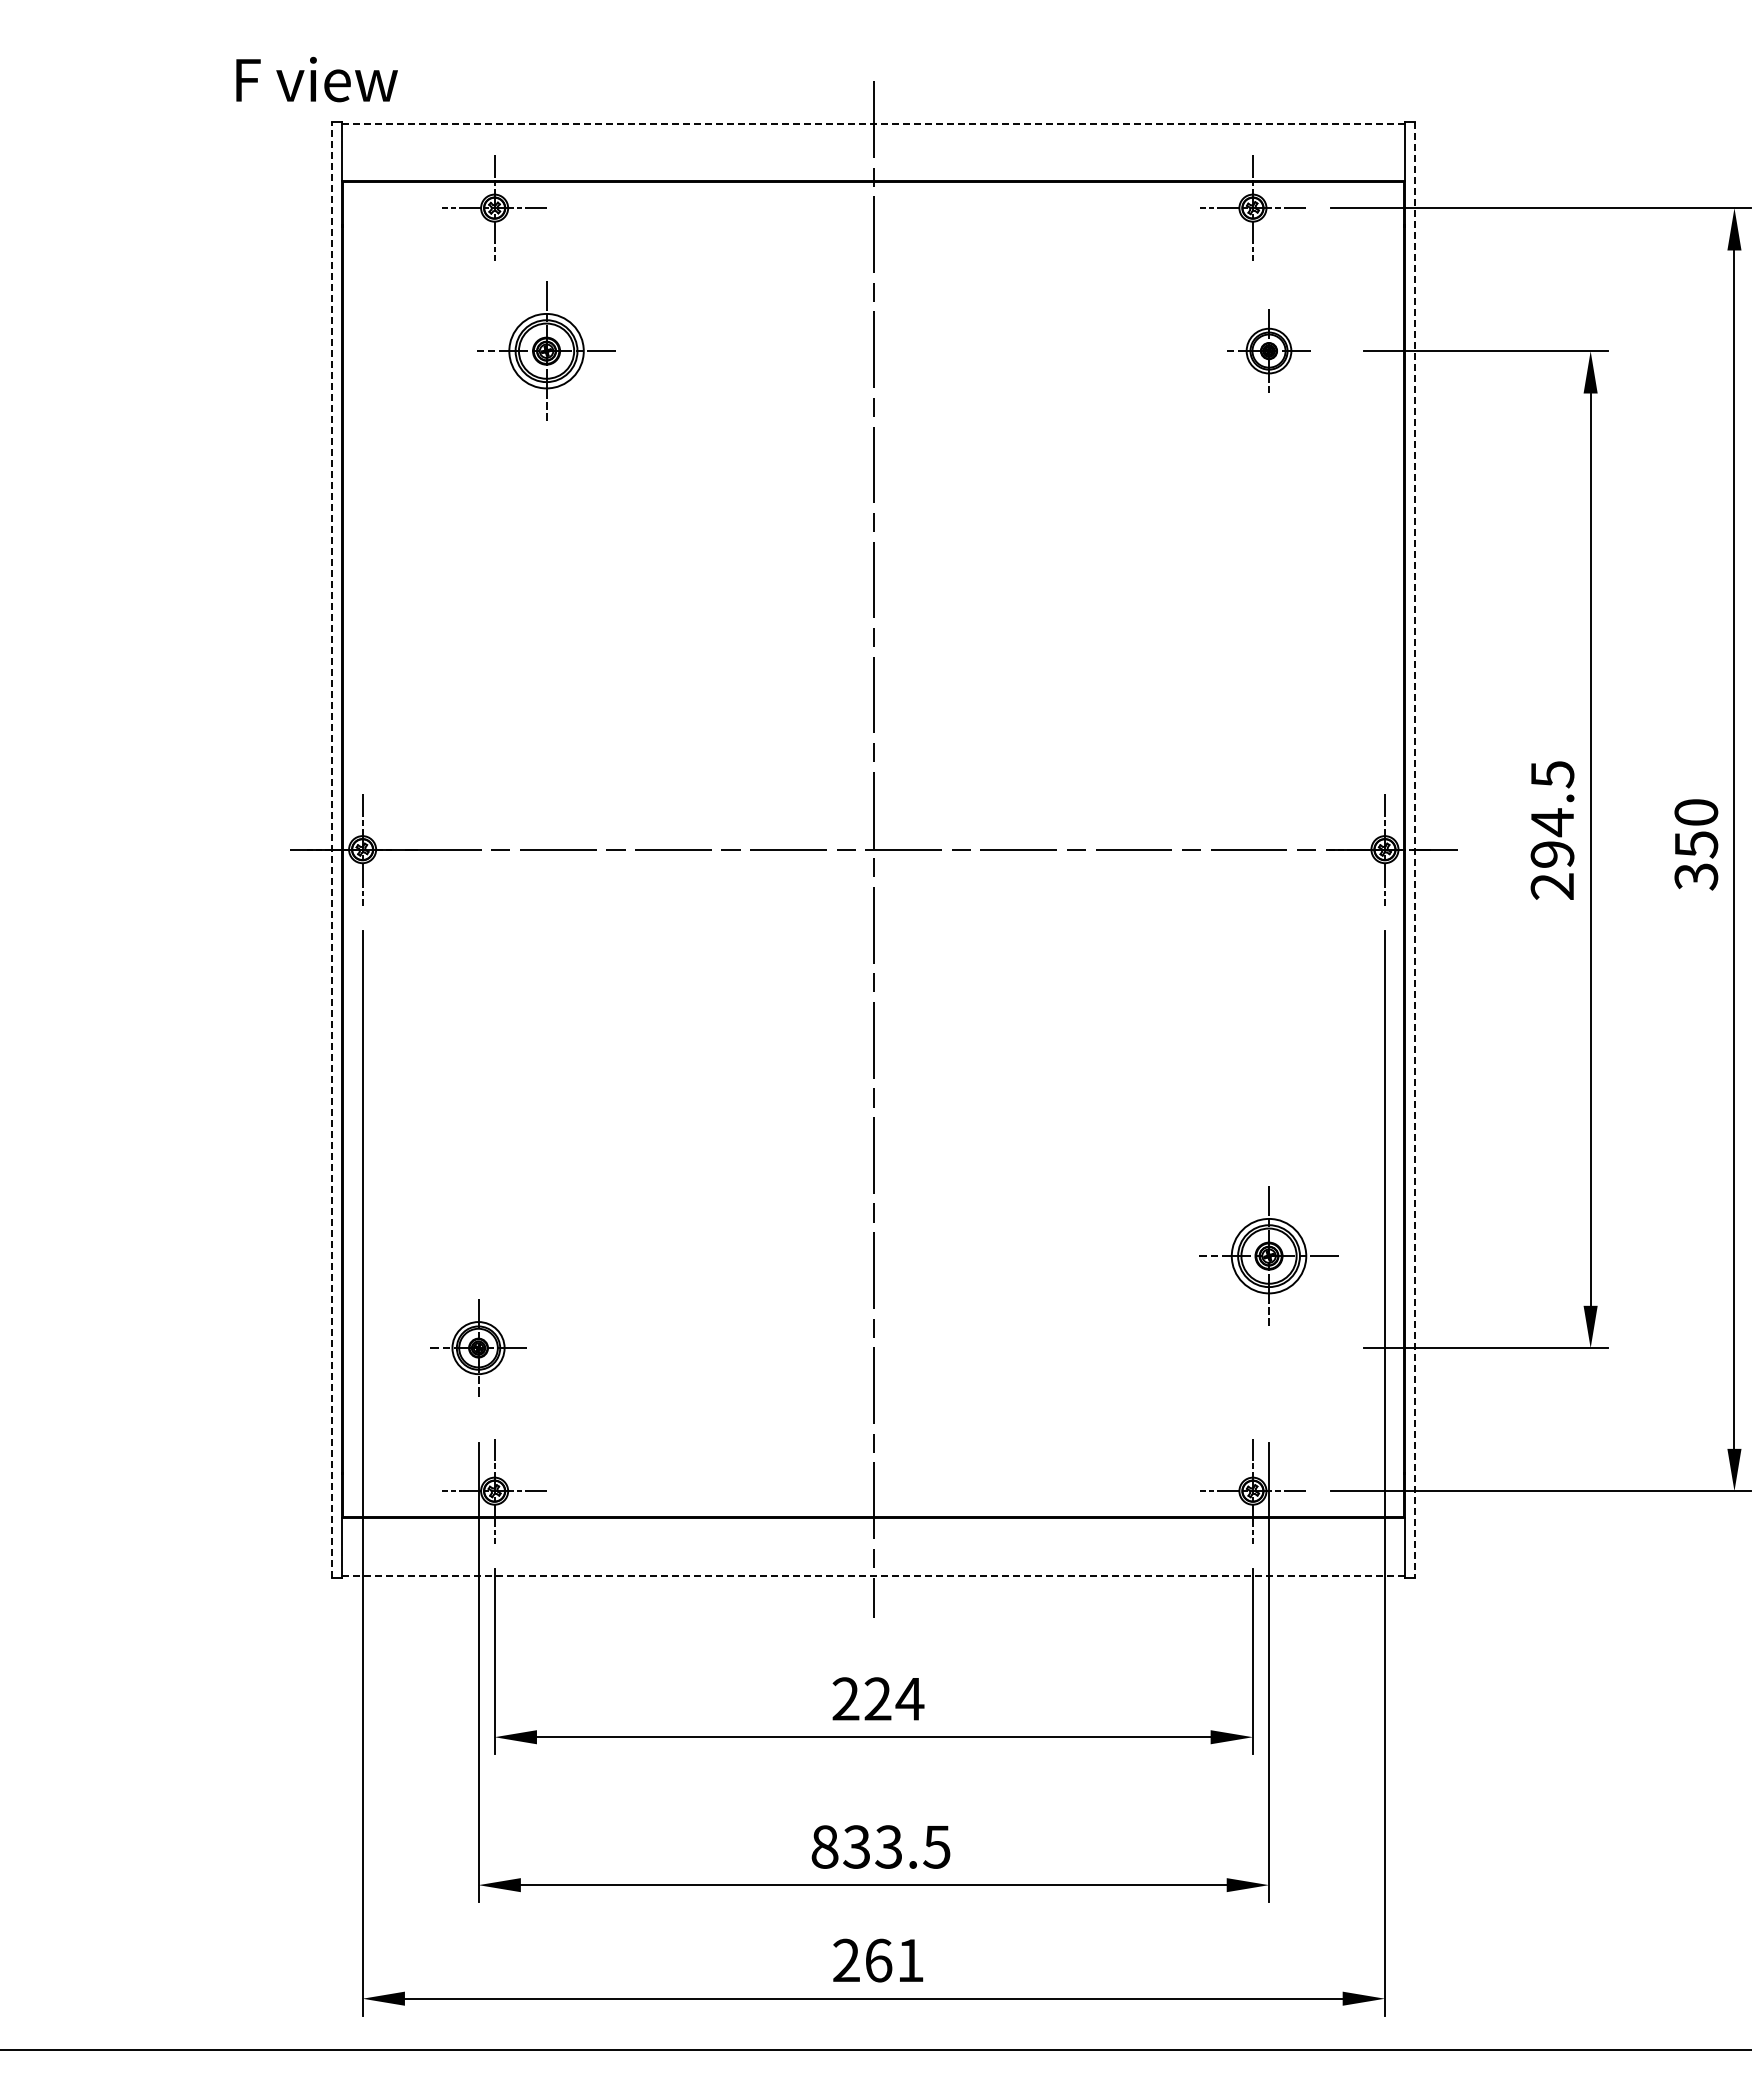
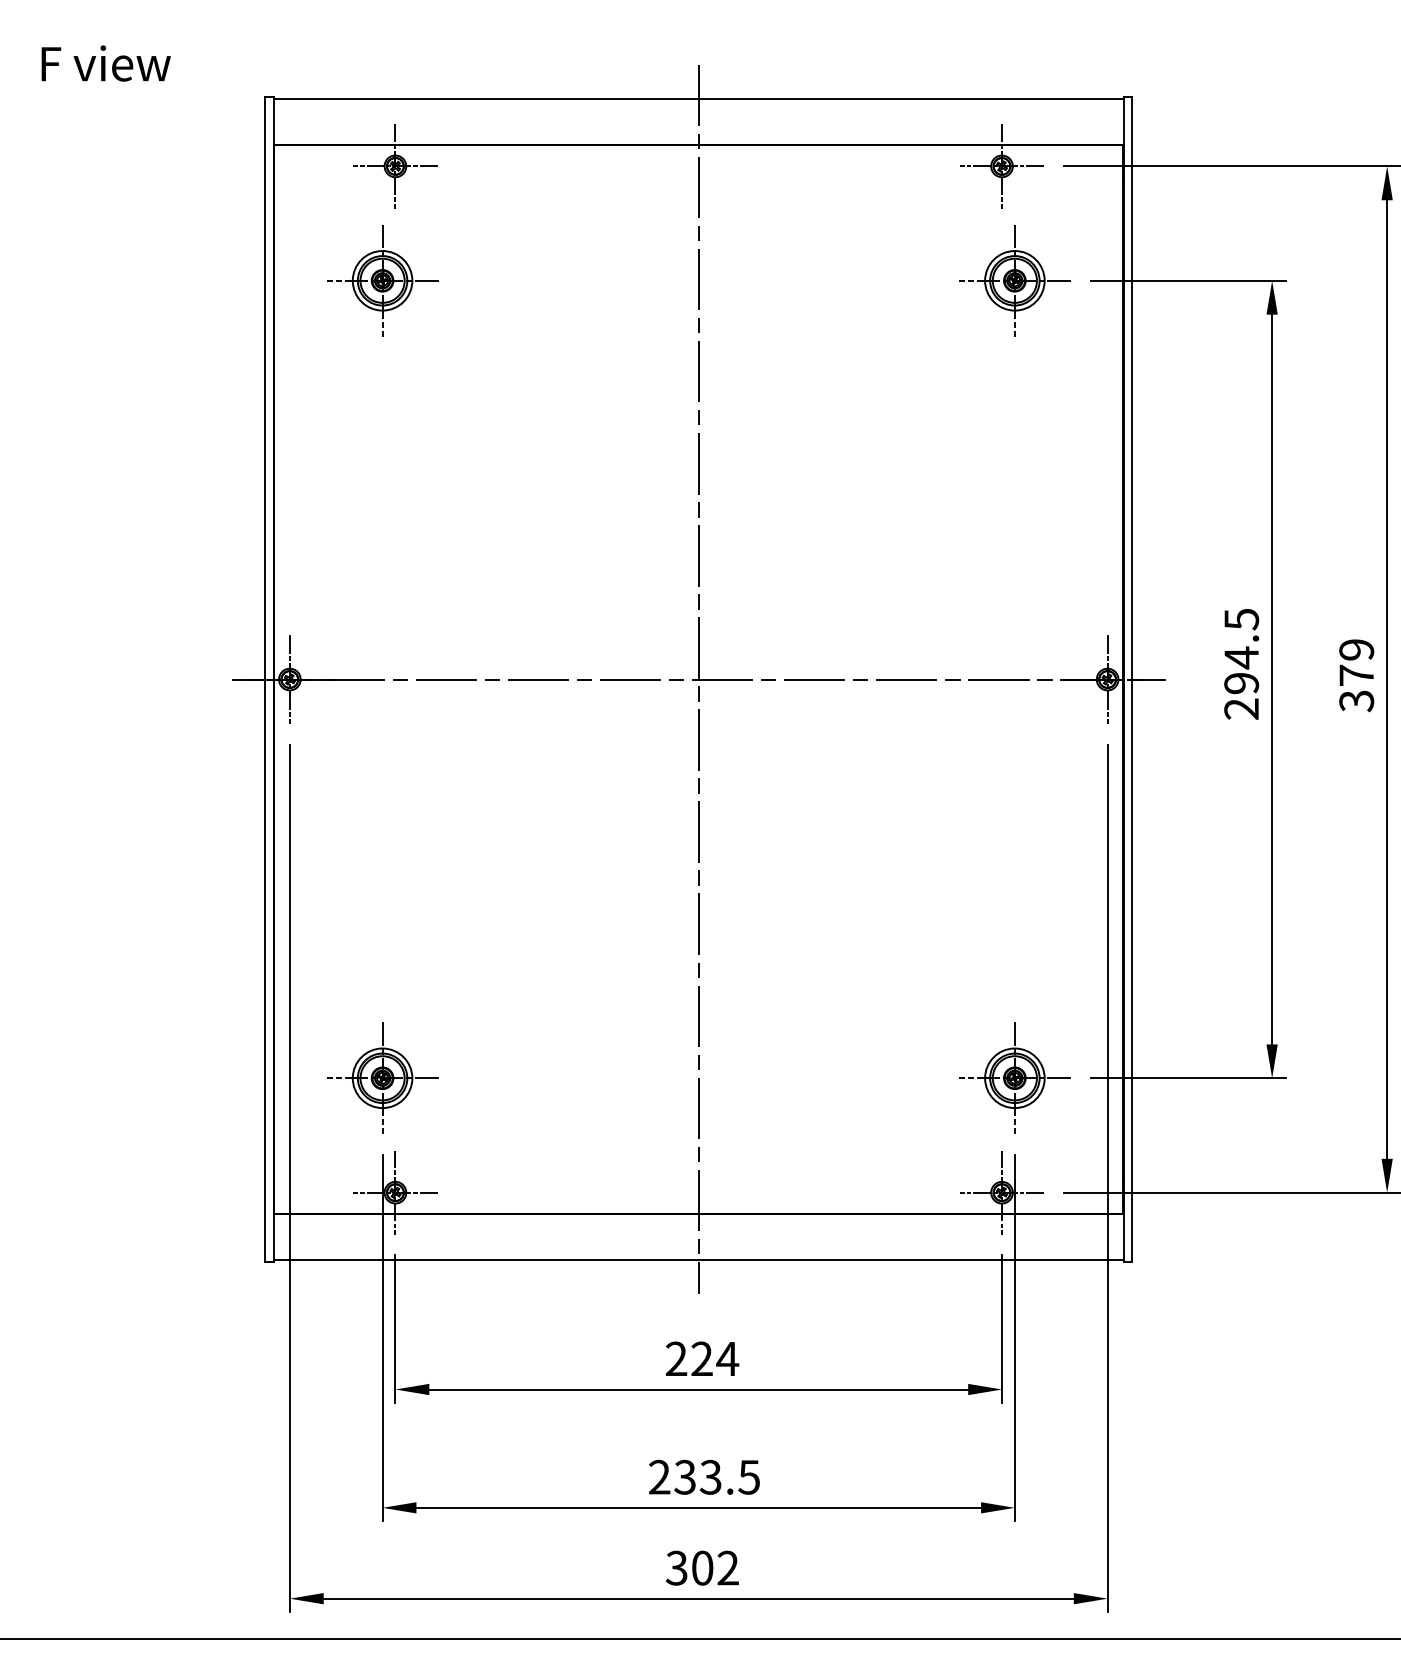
text: (316, 79) -> (105, 63), moved
line: (874, 123) -> (699, 98), dashed -> solid
part: (546, 350) -> (382, 280), moved
part: (1268, 350) -> (1014, 280), size x1.67
text: (1696, 828) -> (1356, 662), 350 -> 379
line: (332, 849) -> (265, 679), dashed -> solid
line: (1415, 849) -> (1132, 679), dashed -> solid
part: (1268, 1255) -> (1014, 1077), moved
part: (478, 1347) -> (382, 1077), size x1.43
line: (873, 1575) -> (698, 1260), dashed -> solid
text: (824, 1846) -> (659, 1476), 833.5 -> 233.5
text: (877, 1960) -> (701, 1568), 261 -> 302

